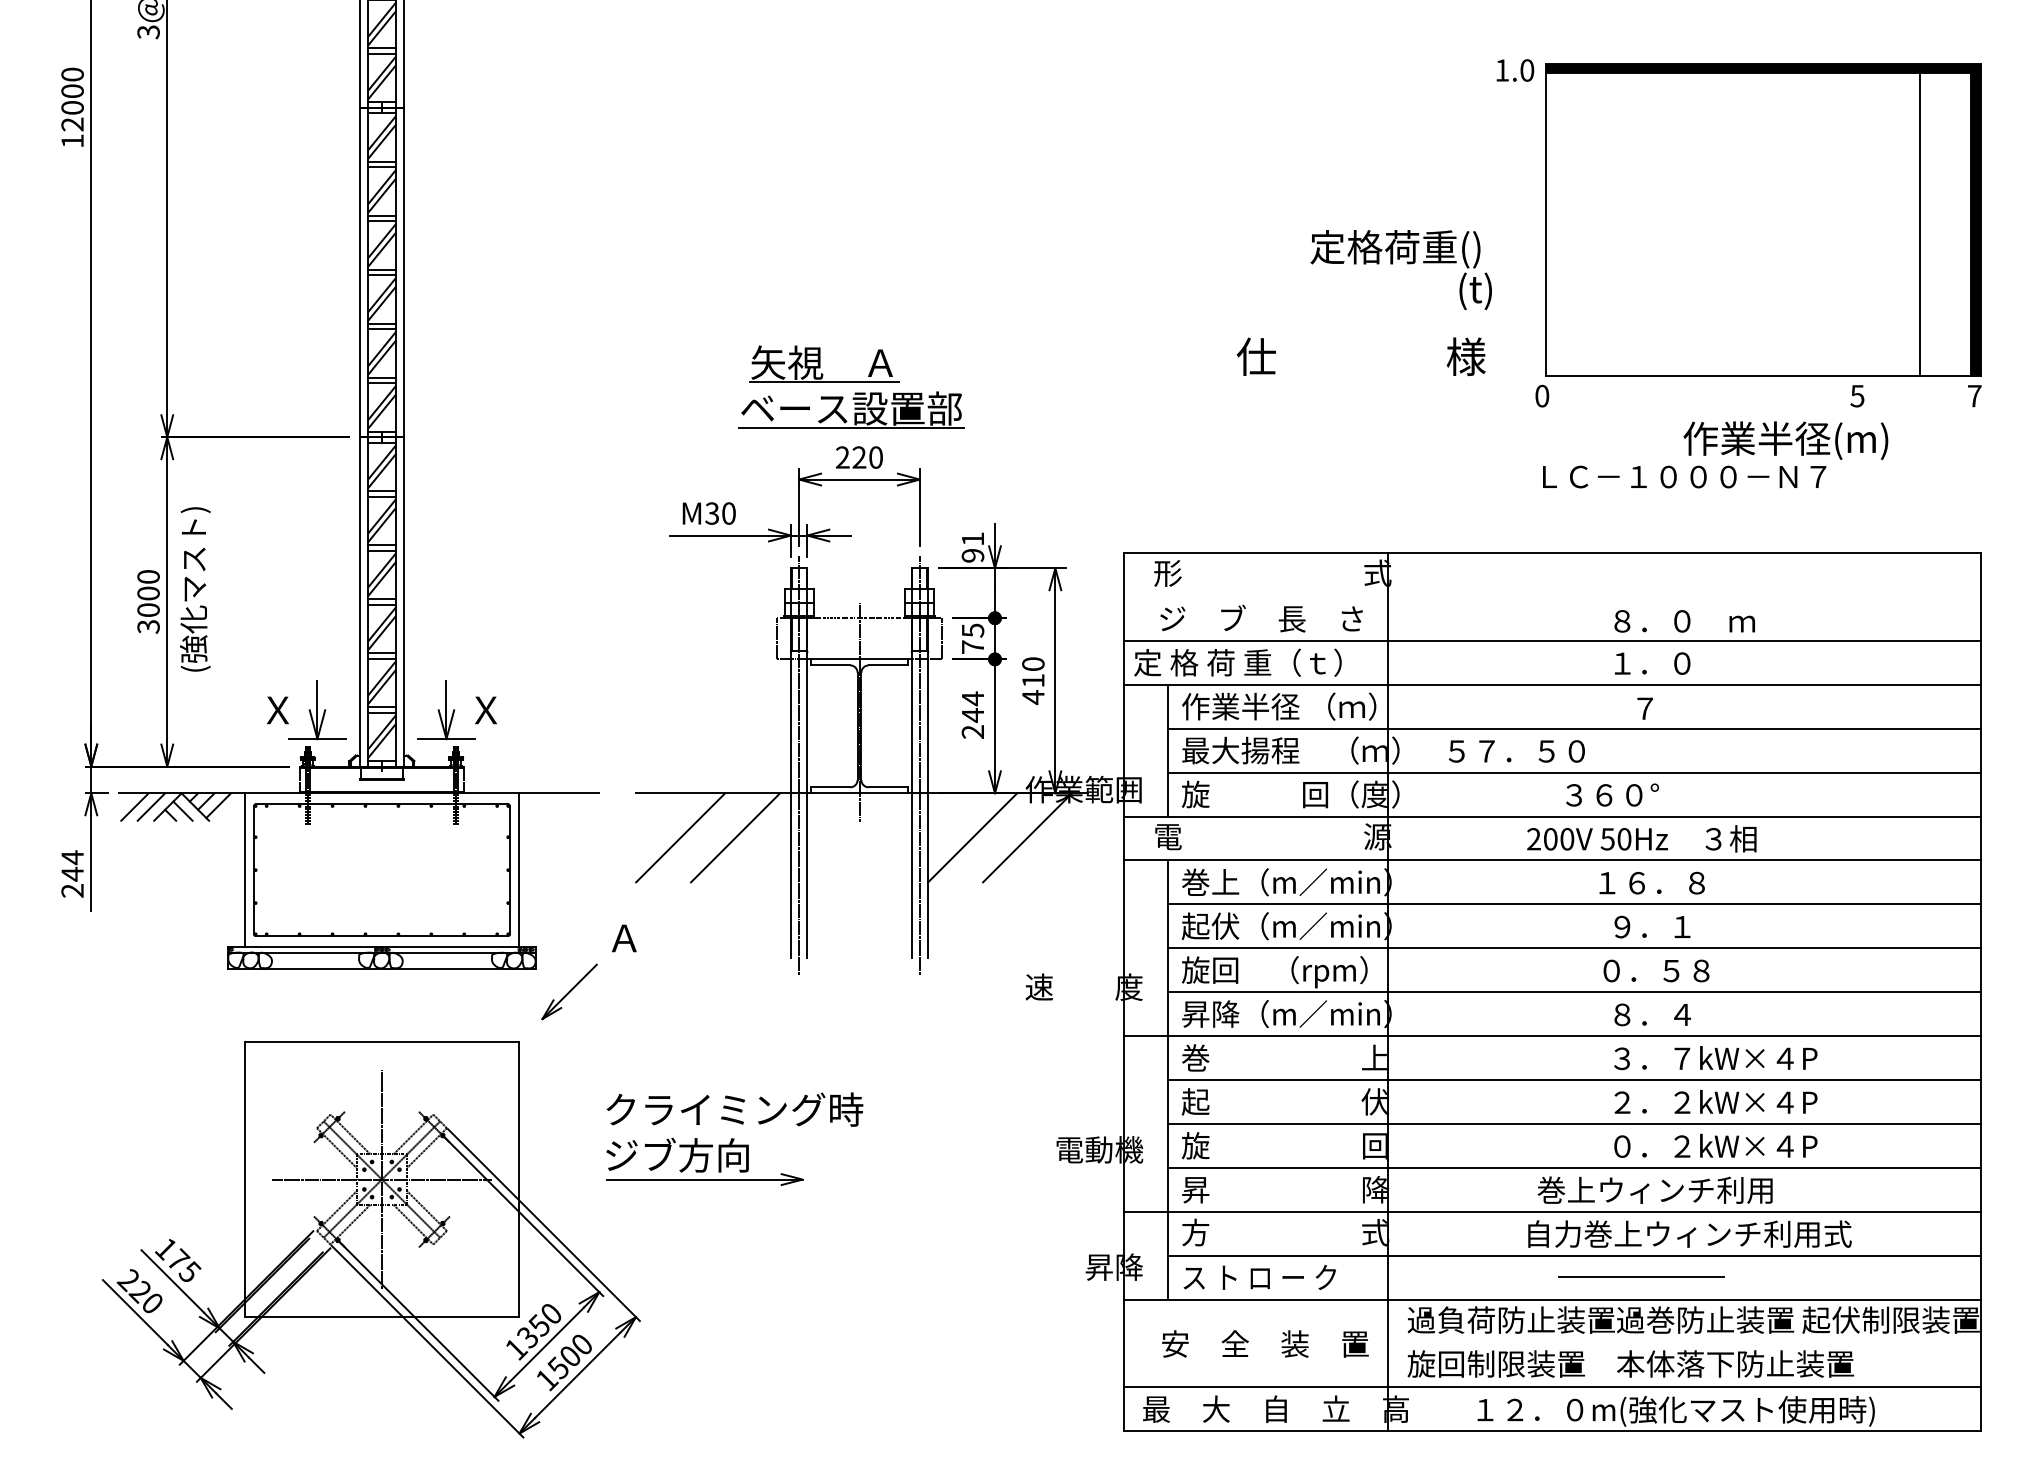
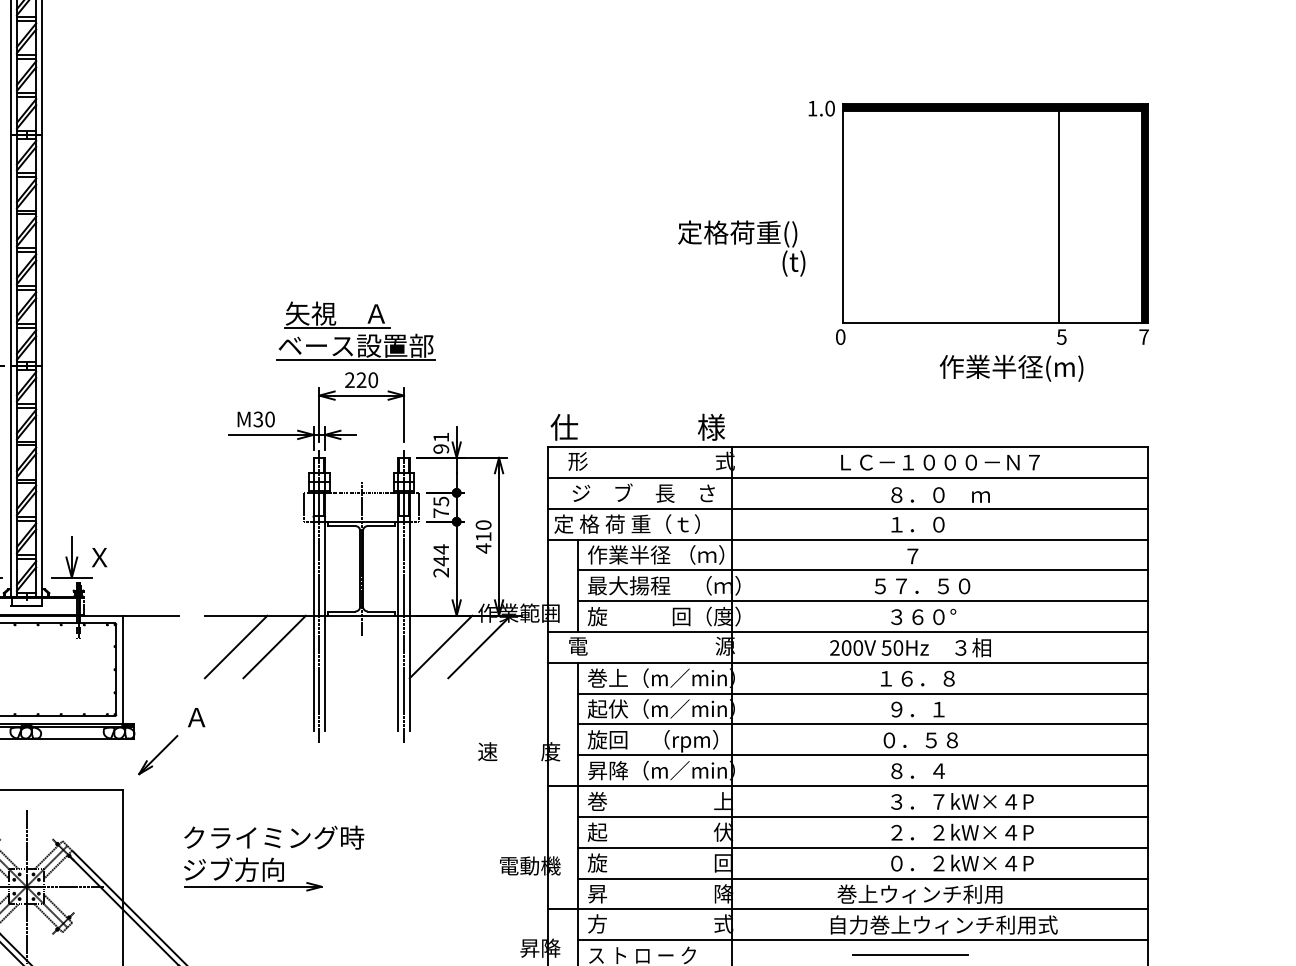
line: (1920, 223) -> (1059, 215), moved
text: (1360, 356) -> (637, 427), moved
text: (1684, 476) -> (940, 462), moved
line: (1552, 597) -> (847, 478), added
text: (1516, 751) -> (922, 586), moved
text: (1612, 794) -> (923, 616), moved

